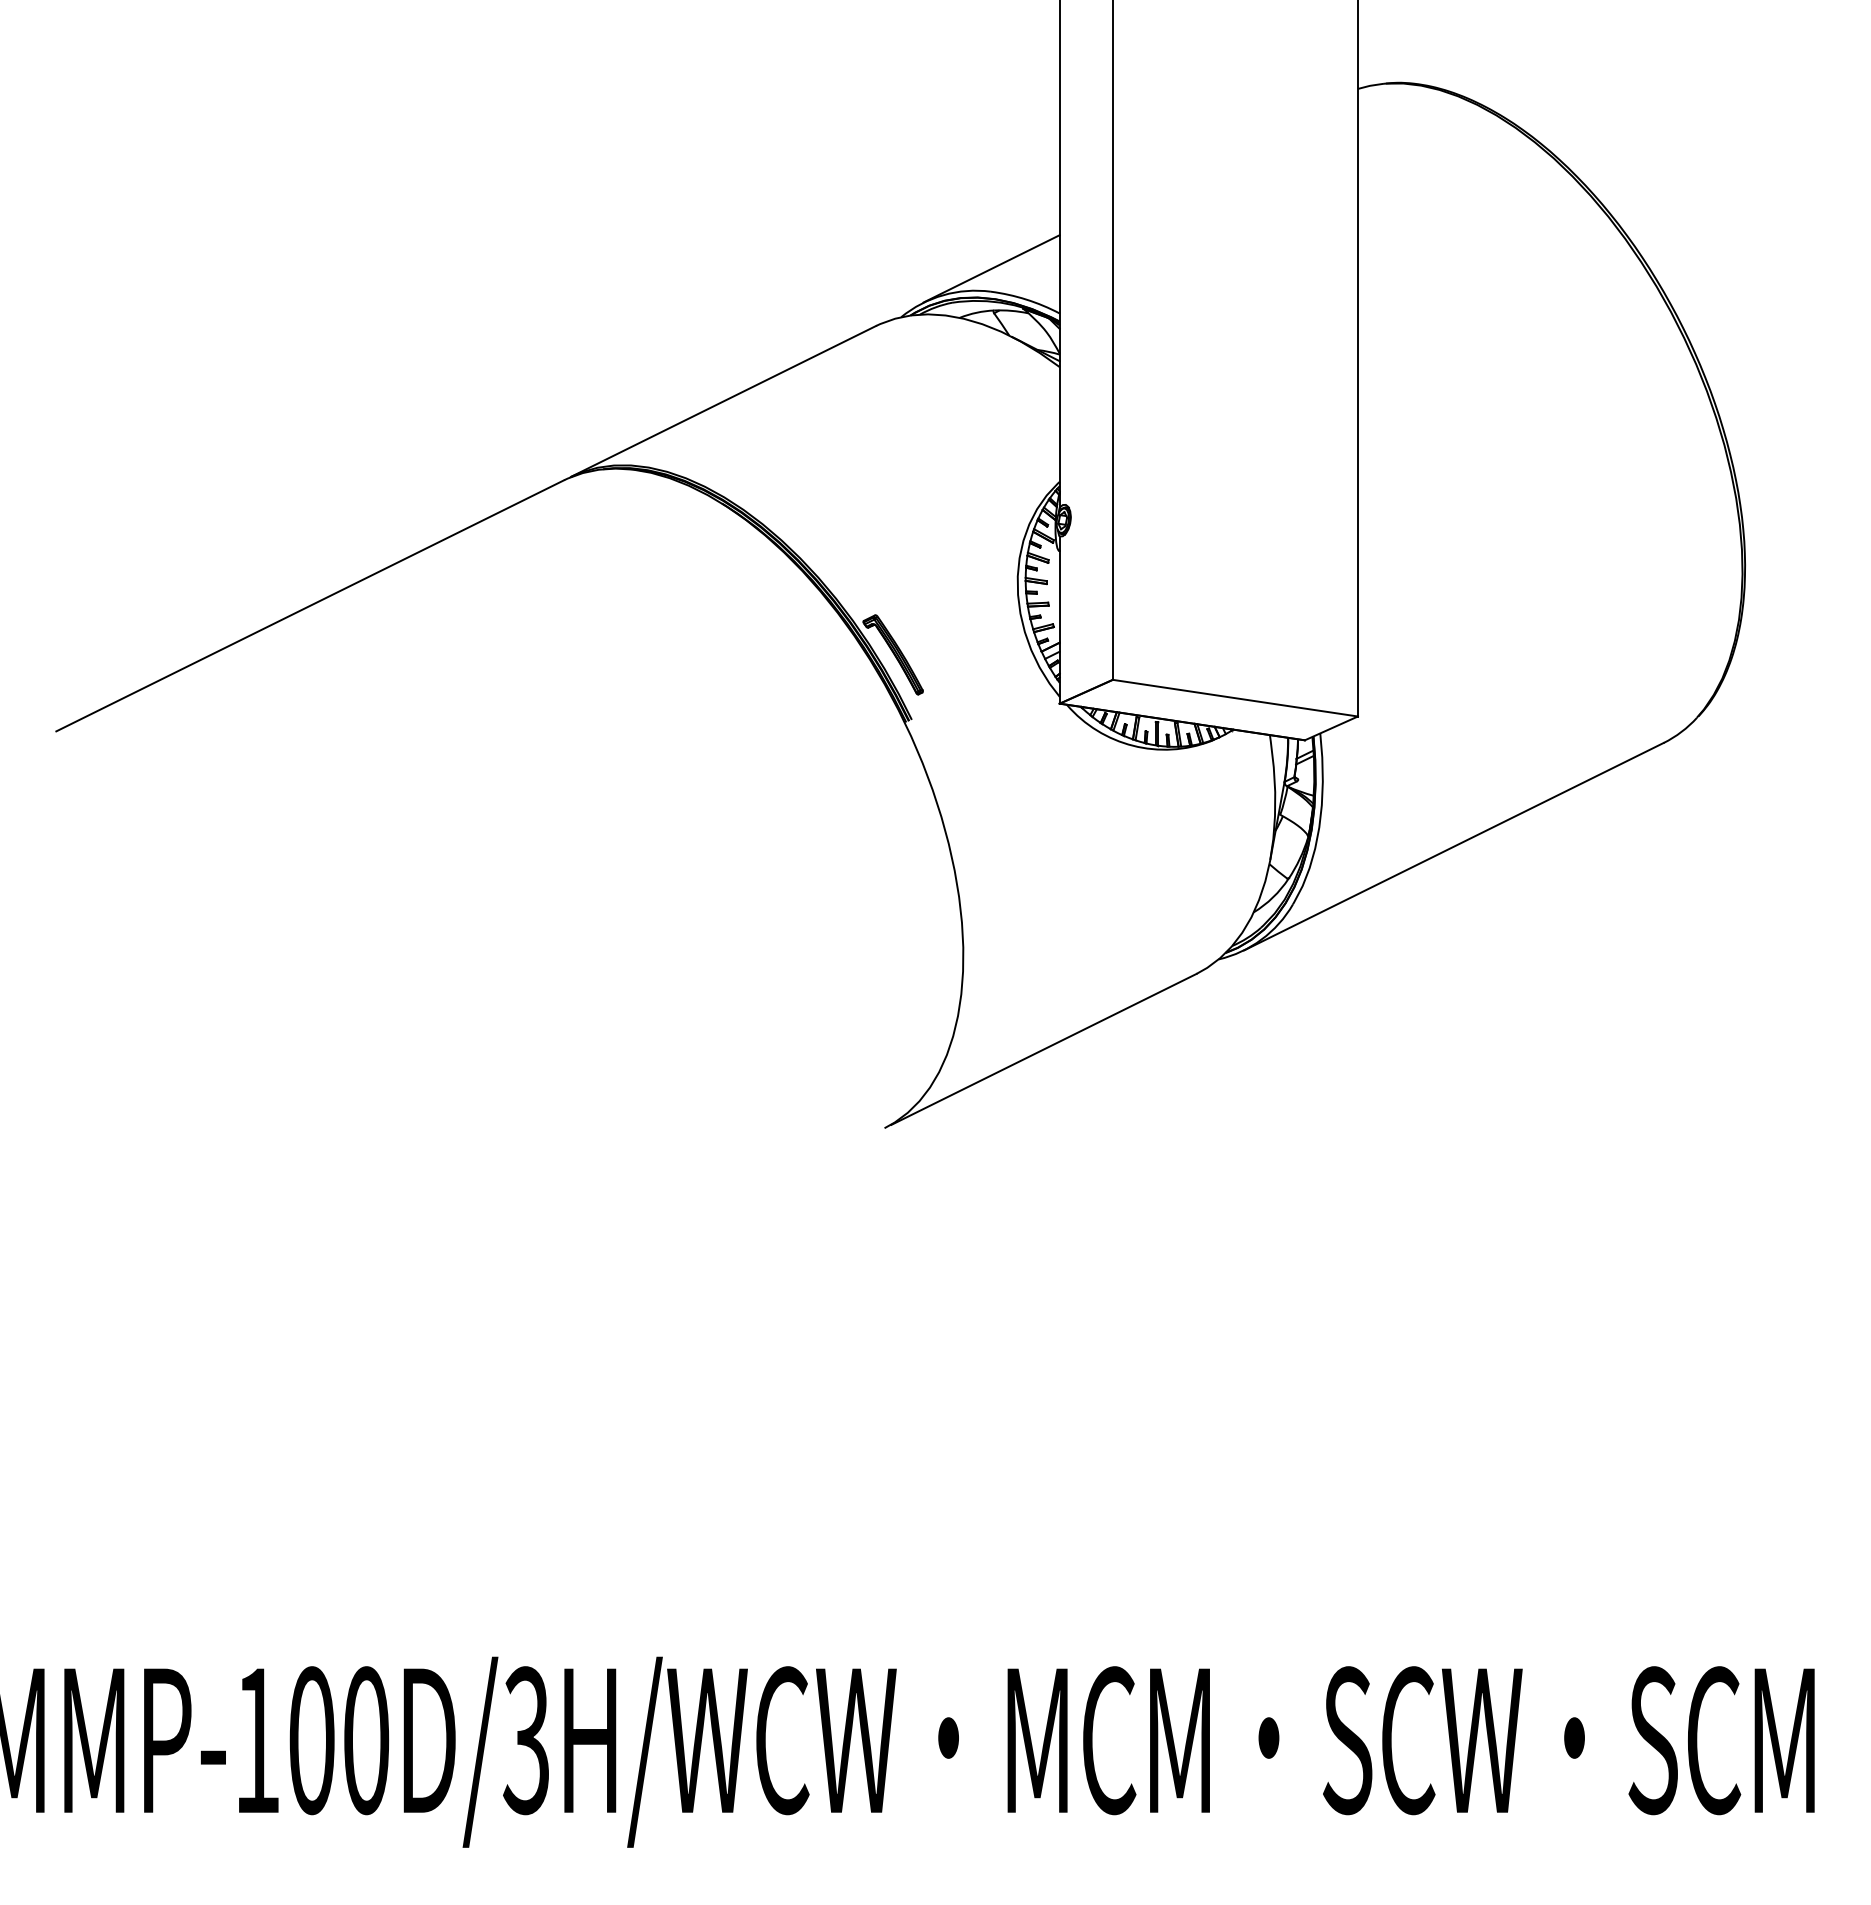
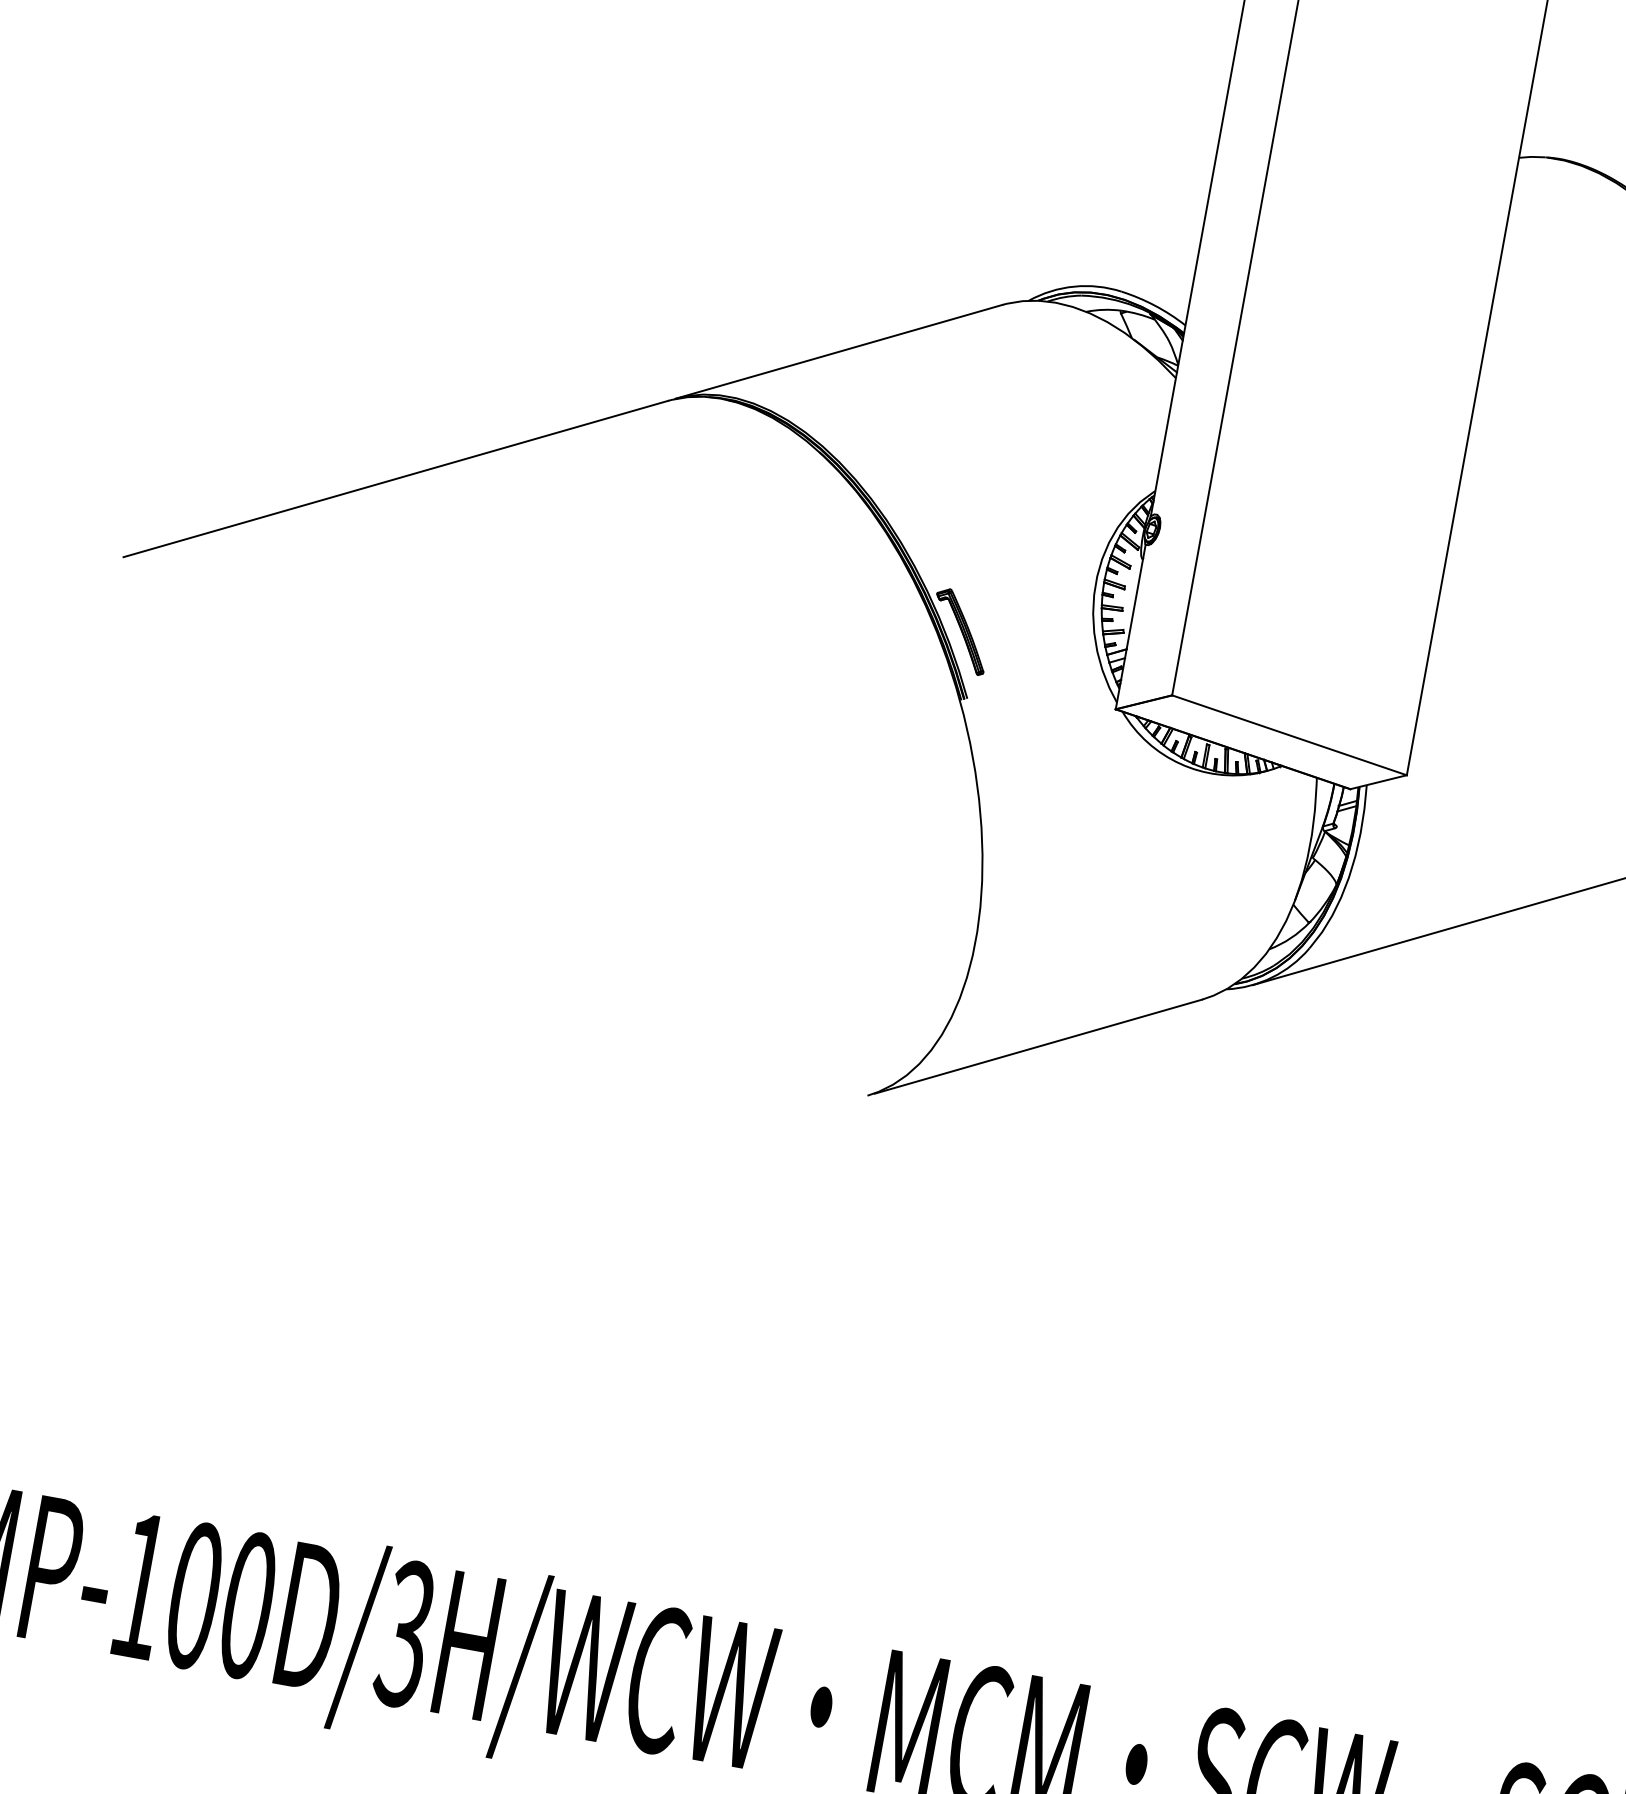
line: (991, 268) -> (1126, 268), removed

